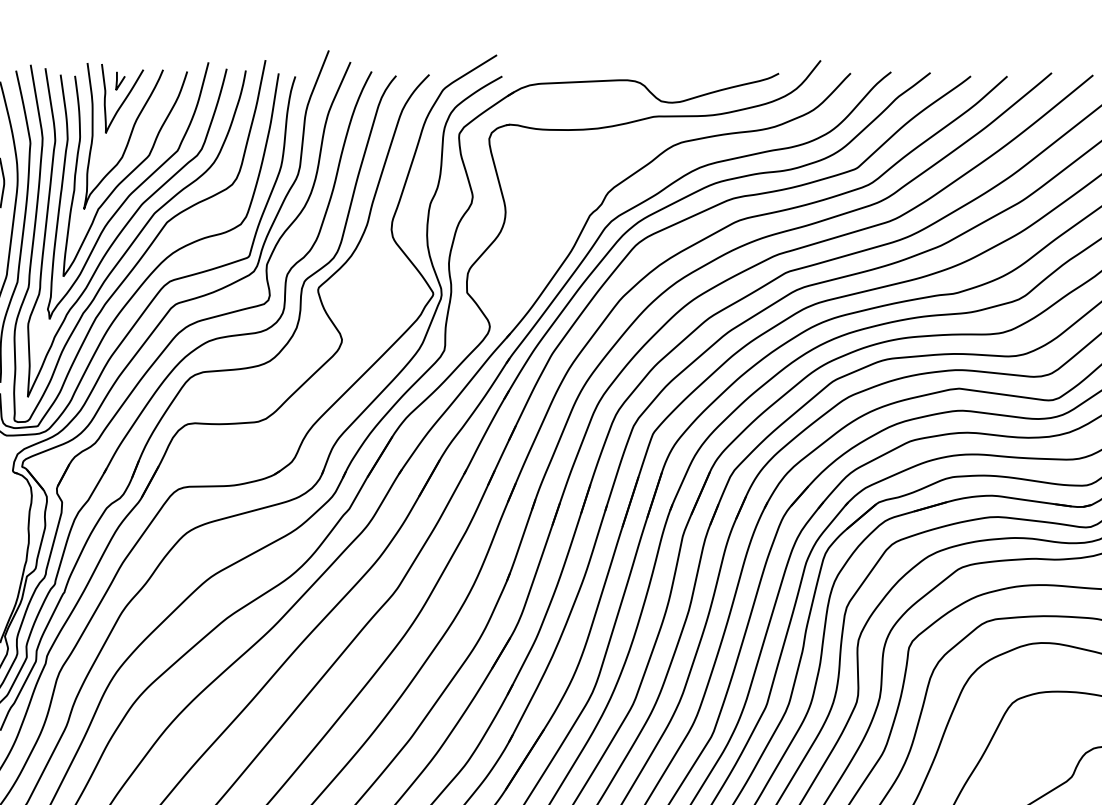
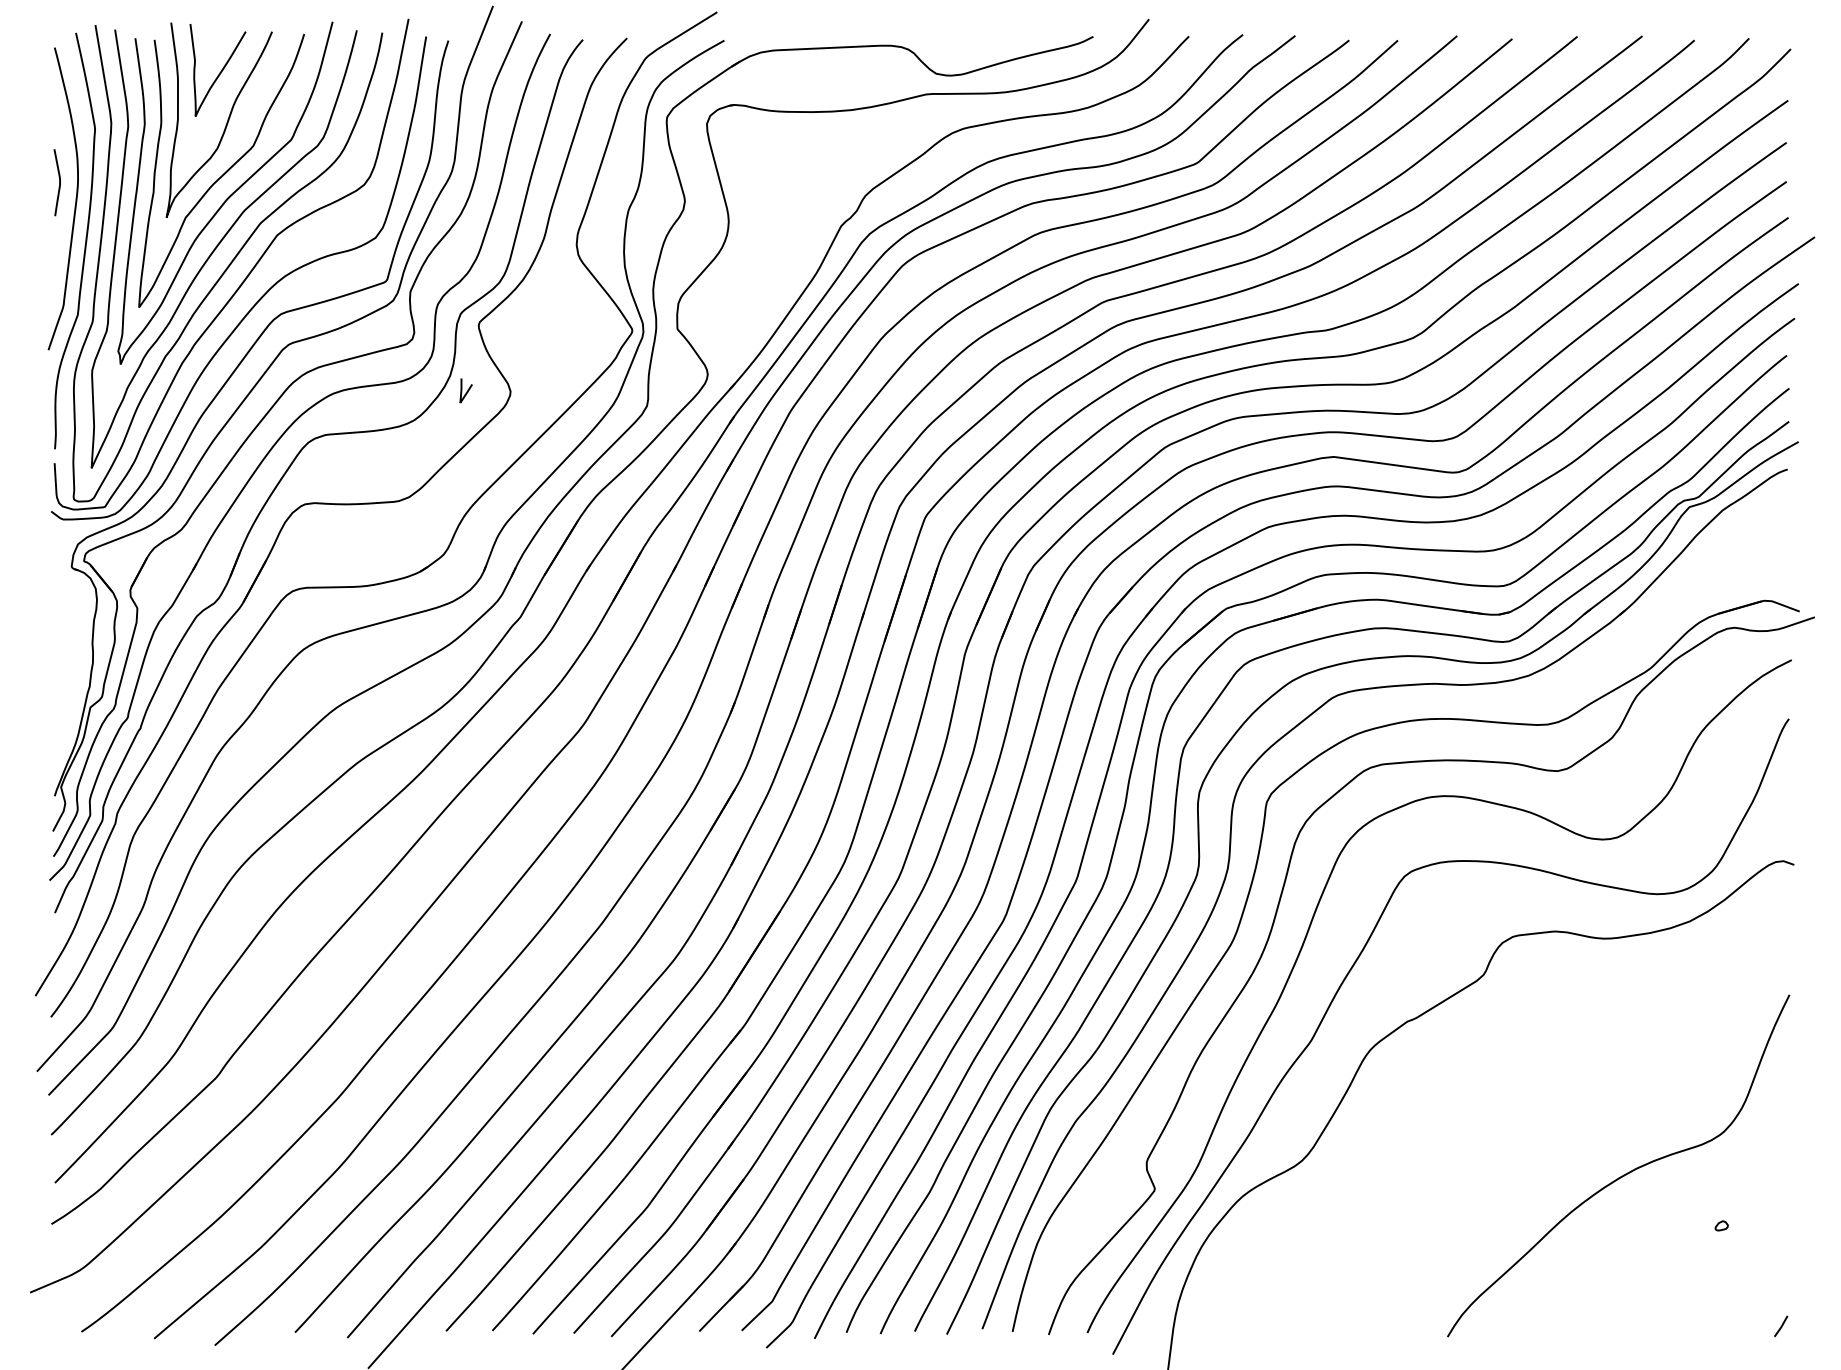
curve: (120, 81) -> (466, 391), moved

